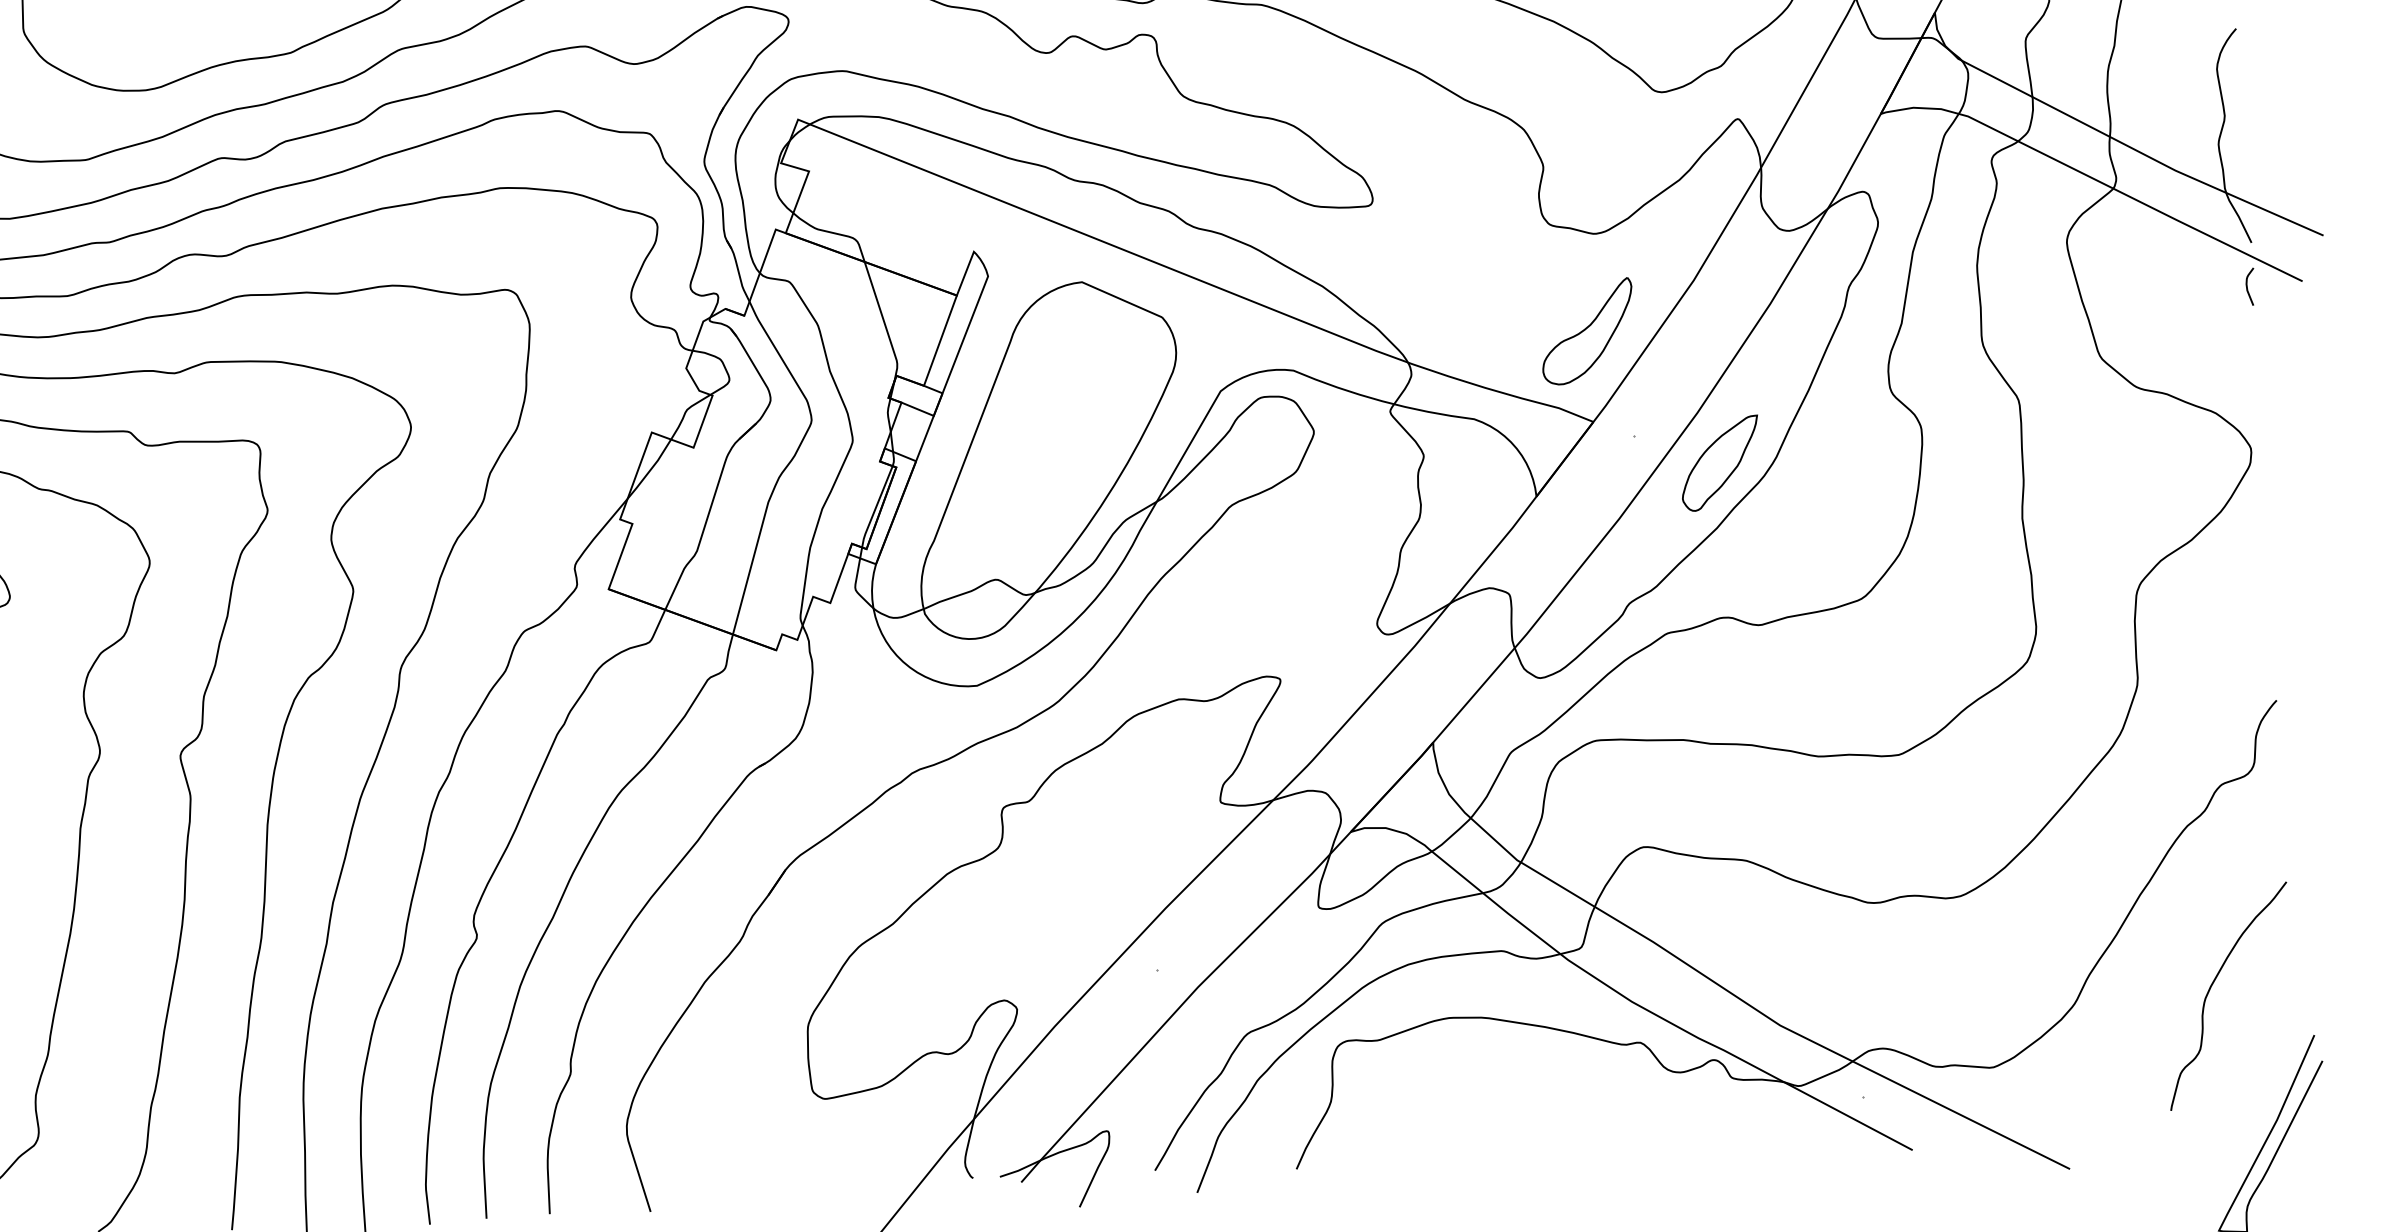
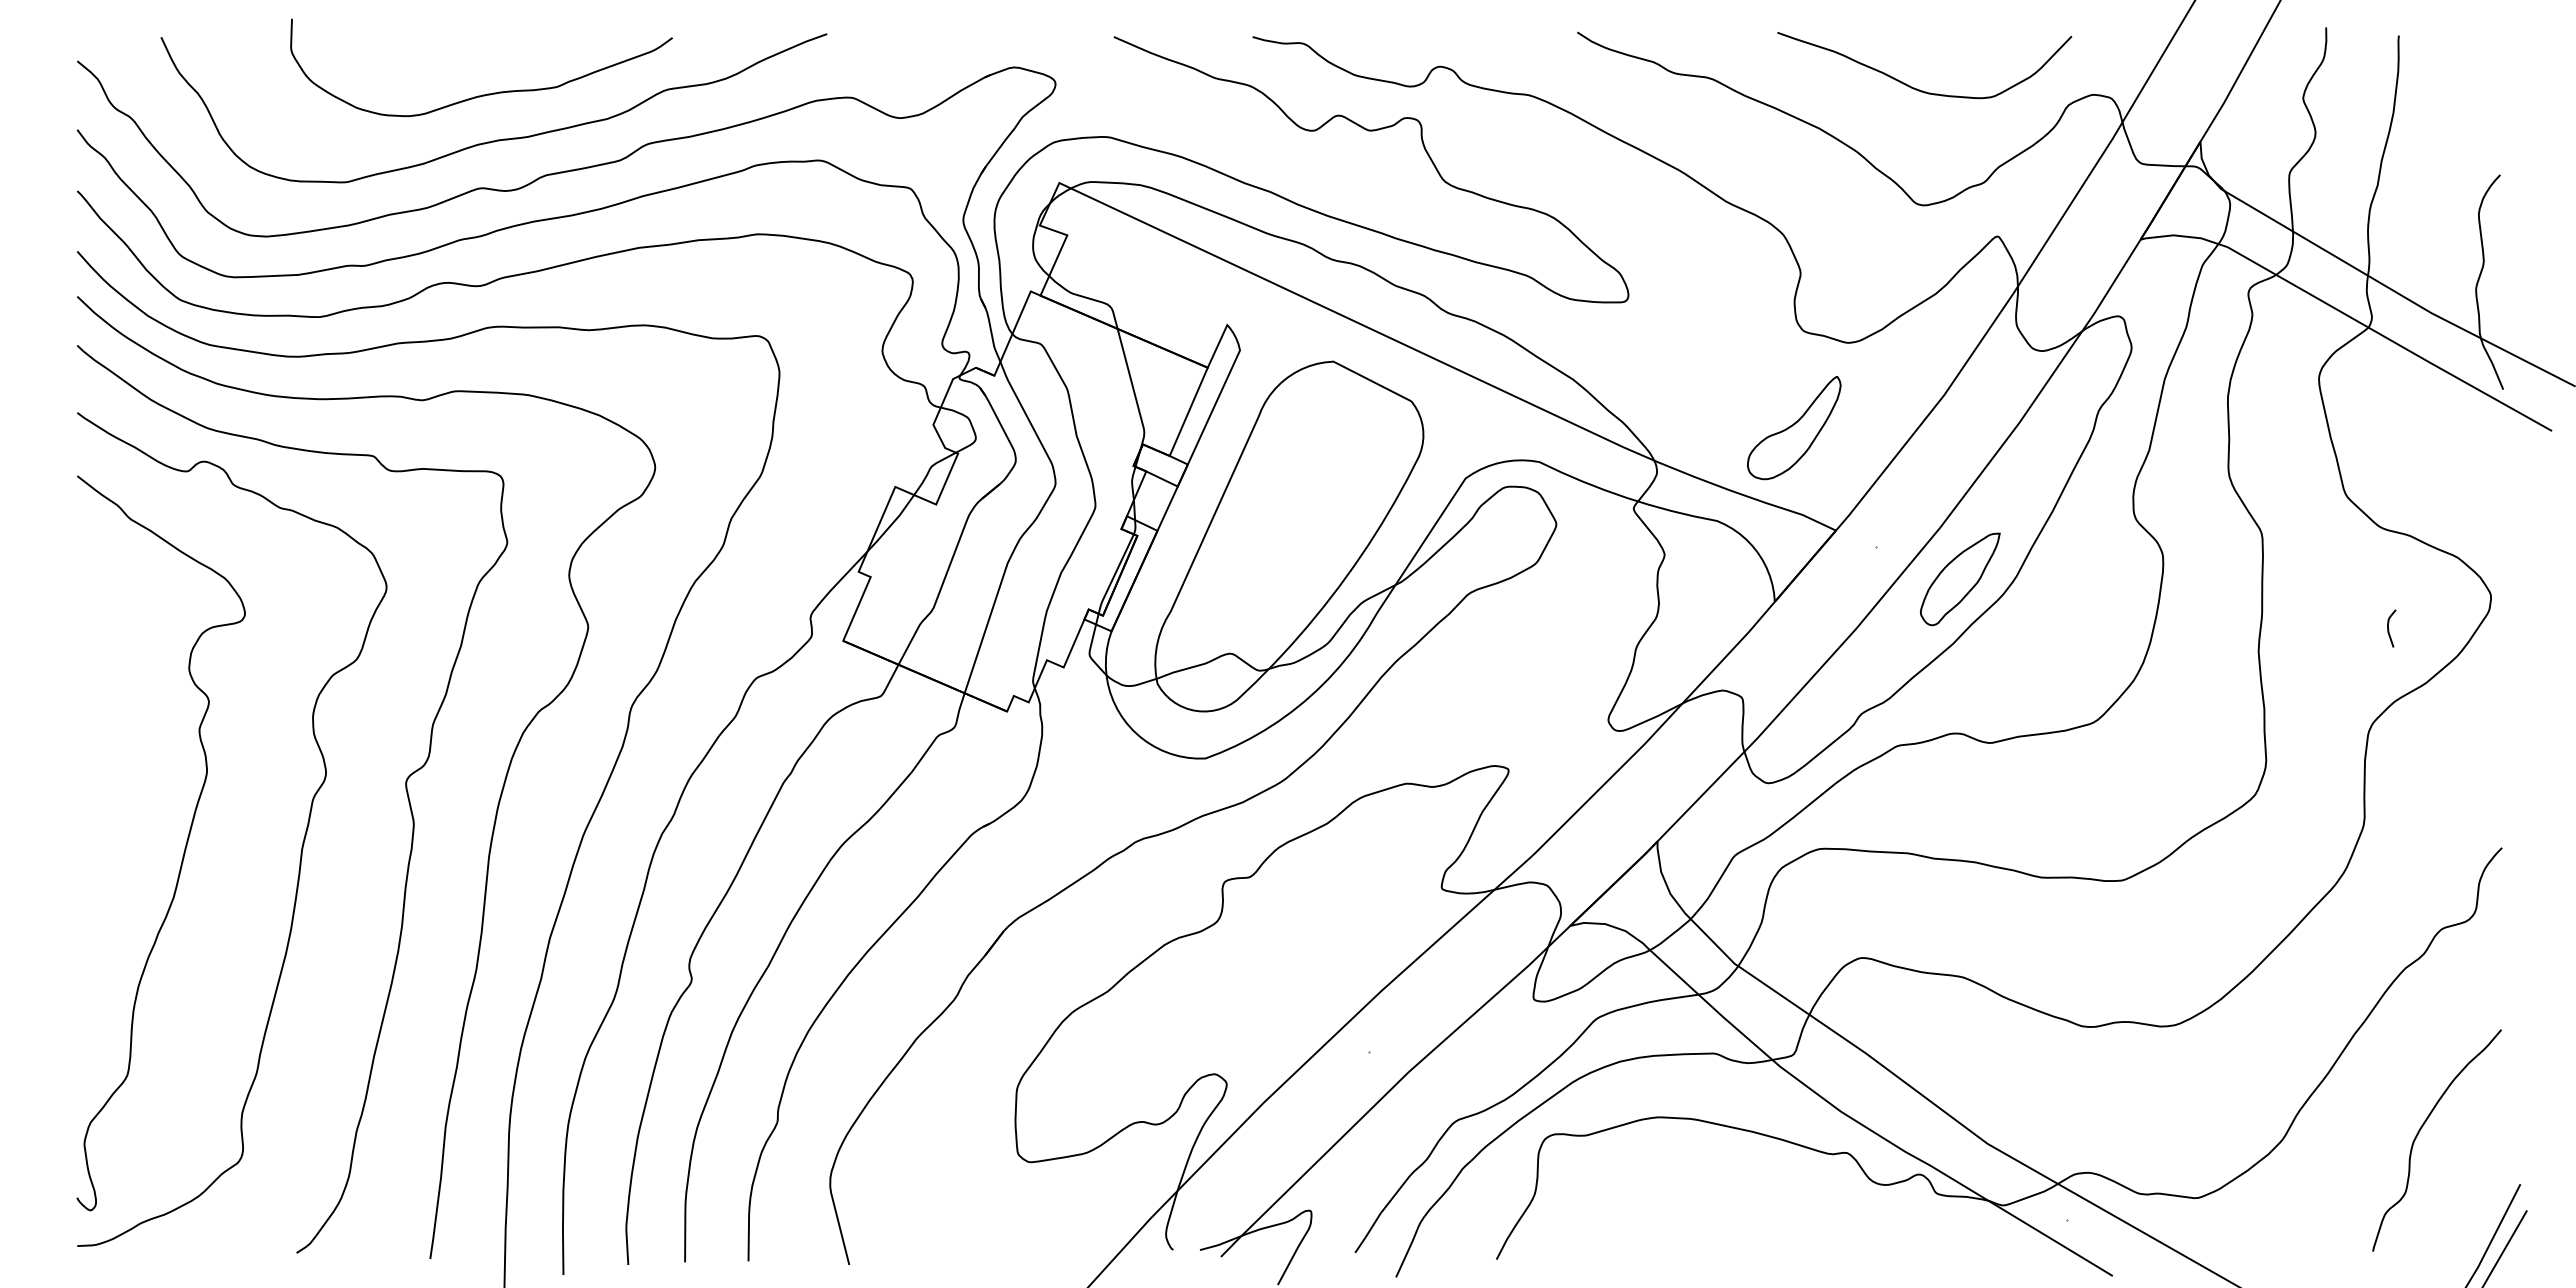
curve: (2248, 287) -> (2389, 629), moved
part: (1587, 332) -> (1794, 428), moved

